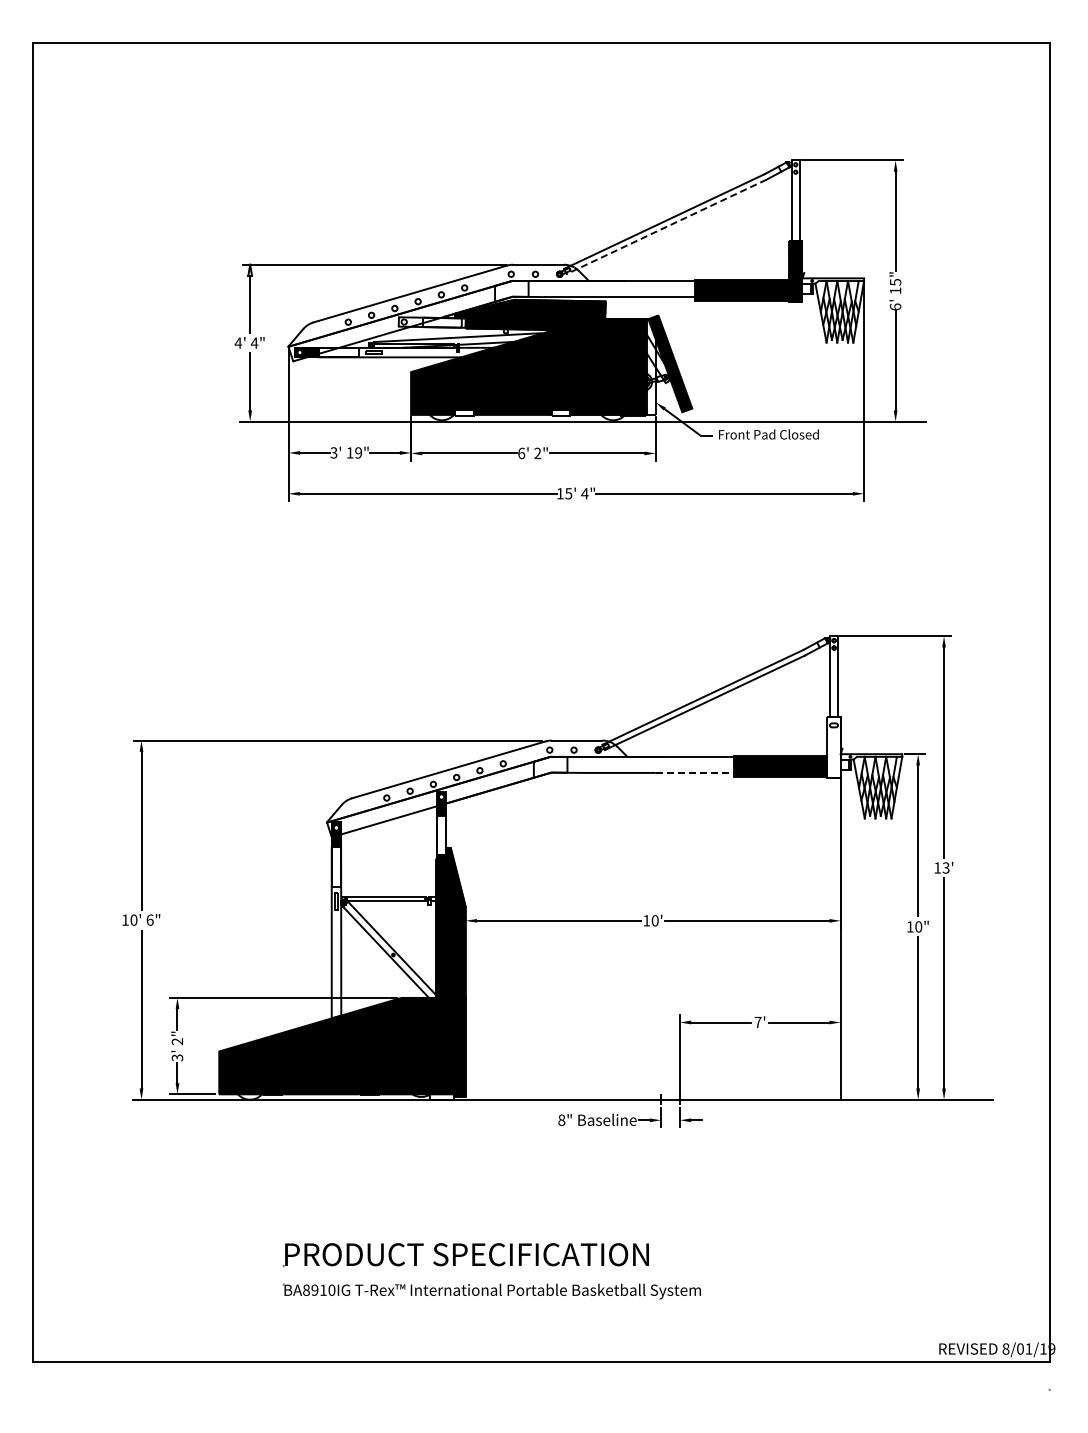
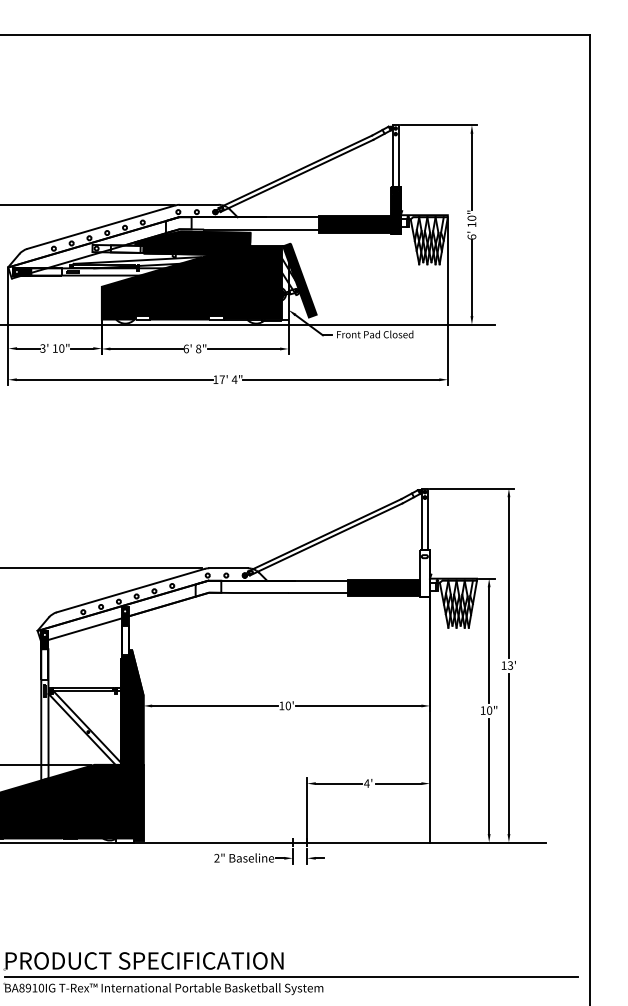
line: (666, 226) -> (296, 175), dashed -> solid
text: (895, 281) -> (471, 217), 15" -> 10"
text: (358, 452) -> (61, 348), 19" -> 10"
text: (537, 453) -> (198, 349), 2" -> 8"
text: (568, 493) -> (222, 379), 15' -> 17'
line: (694, 772) -> (318, 592), dashed -> solid
text: (757, 1022) -> (366, 783), 7' -> 4'
text: (561, 1119) -> (216, 857), 8" -> 2"
line: (658, 1276) -> (290, 977), added

